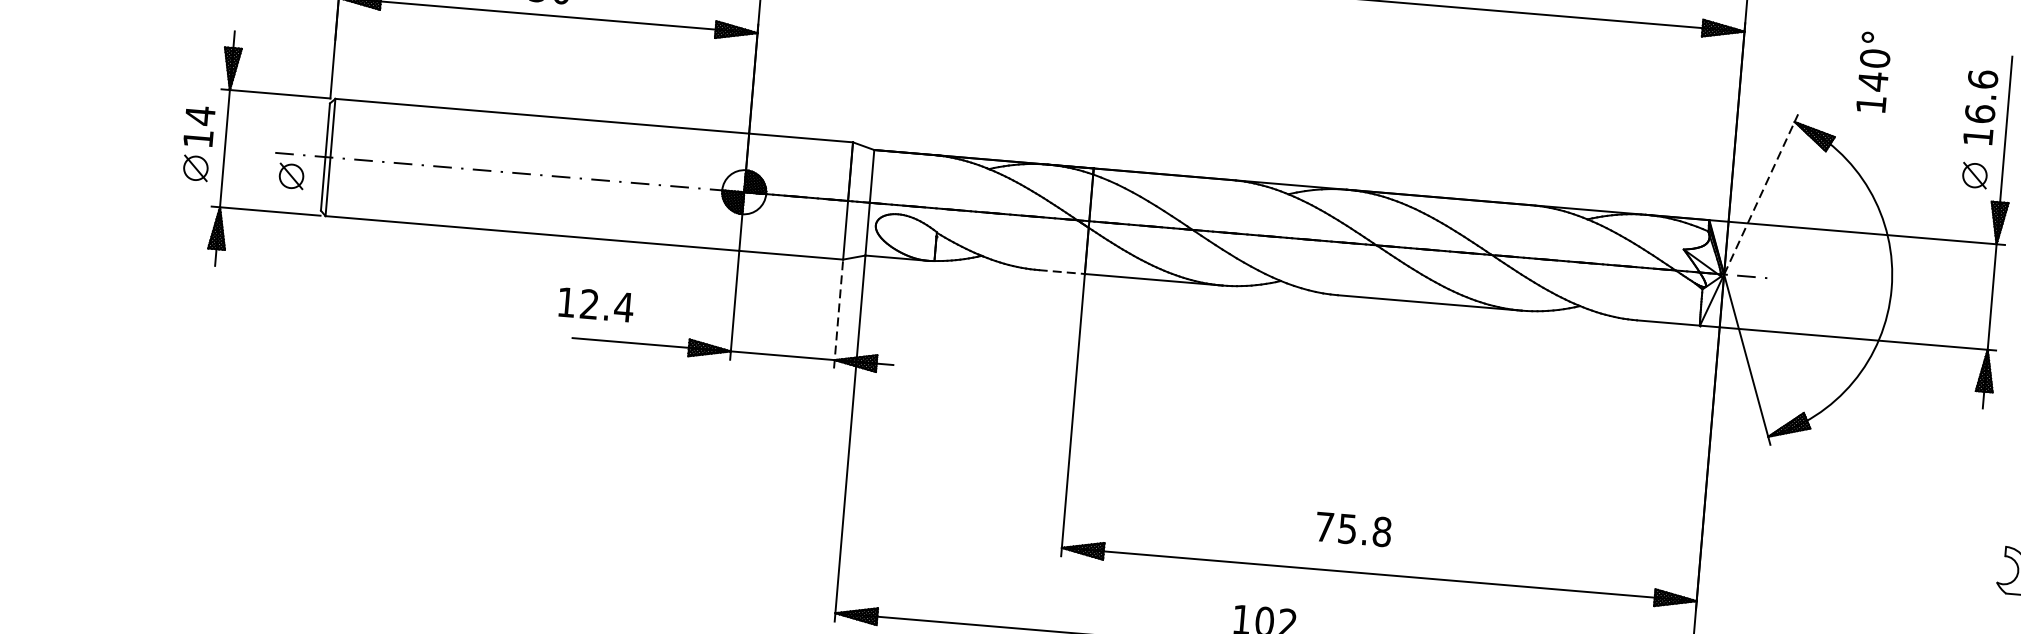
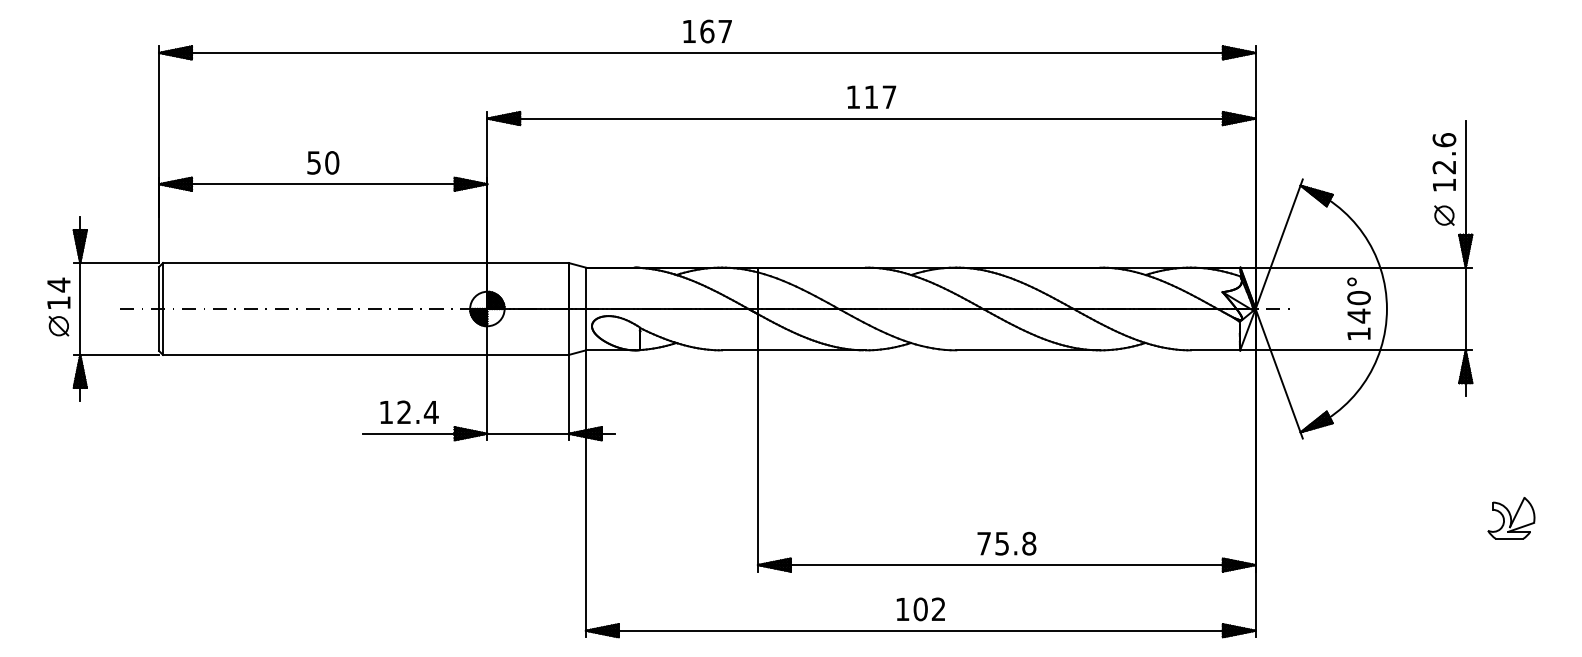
text: (1873, 71) -> (1358, 308), moved
text: (1980, 114) -> (1444, 167), 16.6 -> 12.6
part: (290, 176) -> (133, 326), removed
line: (1761, 194) -> (1279, 244), dashed -> solid
line: (1062, 272) -> (740, 350), dashed -> solid
text: (596, 303) -> (409, 411), moved
line: (838, 313) -> (568, 397), dashed -> solid
text: (1353, 529) -> (1006, 543), moved

